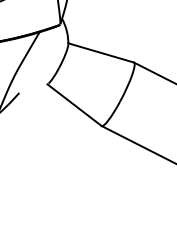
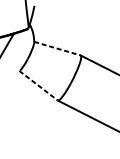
line: (101, 53) -> (57, 49), solid -> dashed
line: (74, 105) -> (38, 85), solid -> dashed

